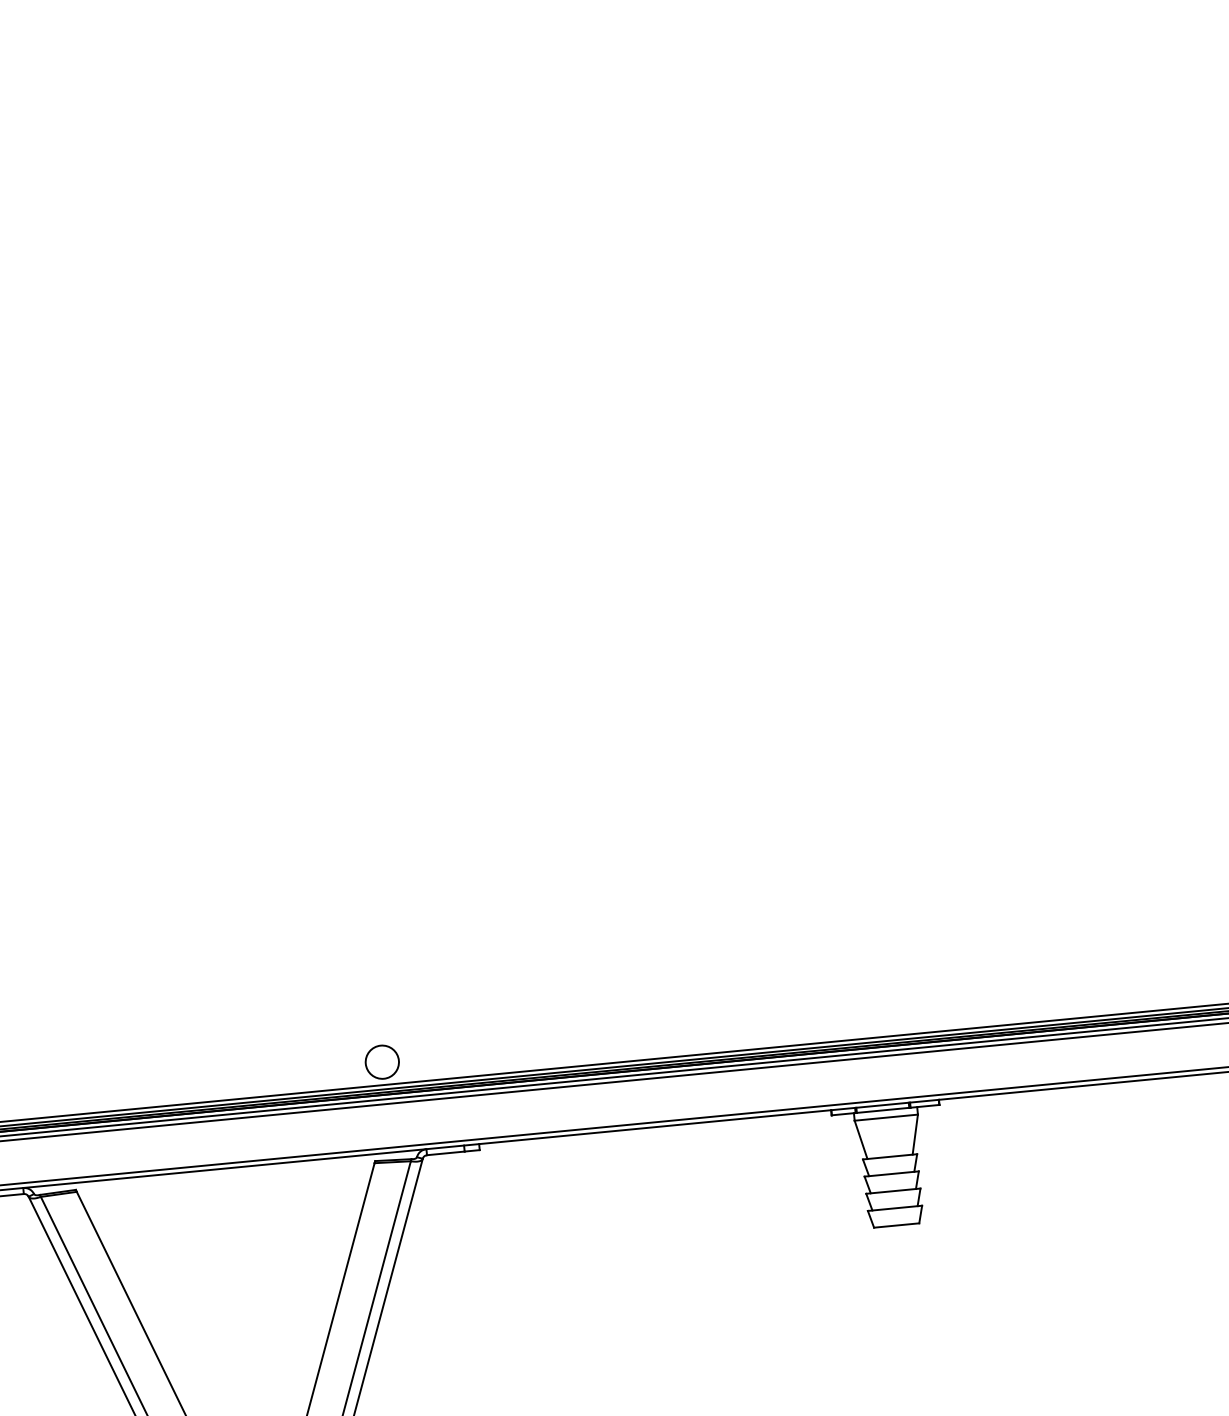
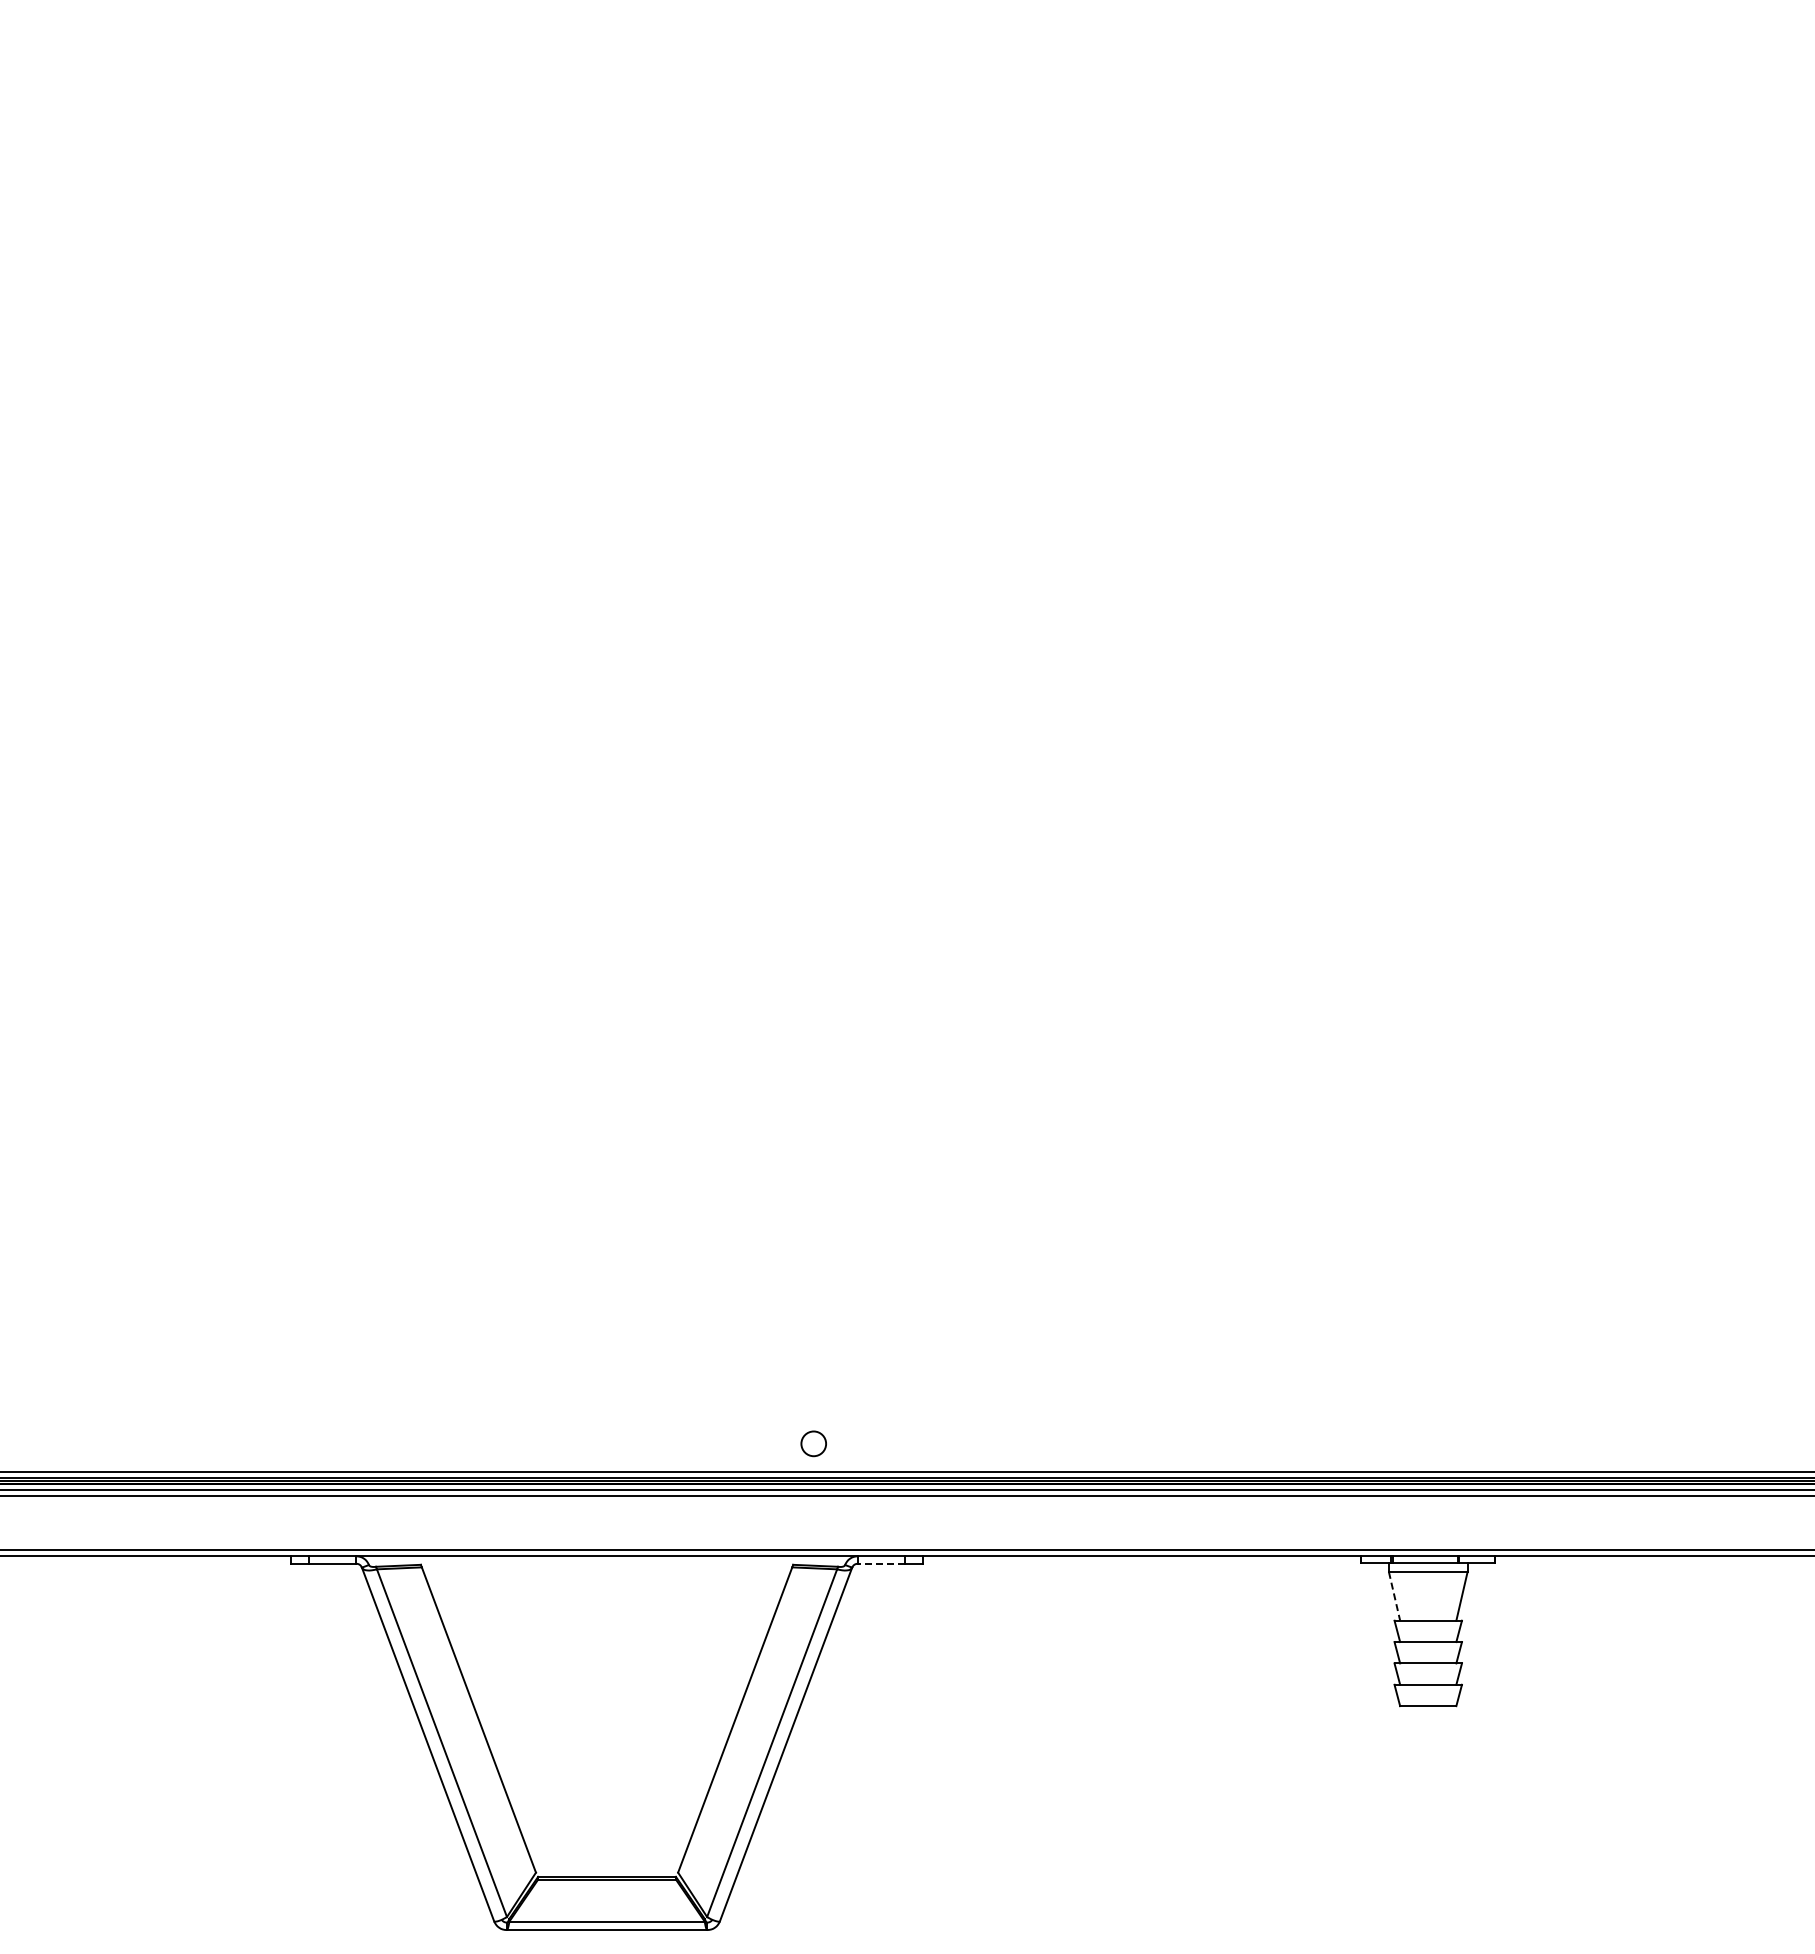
circle: (382, 1061) -> (813, 1443), size x0.6
line: (861, 1139) -> (1394, 1596), solid -> dashed
line: (445, 1153) -> (880, 1563), solid -> dashed

